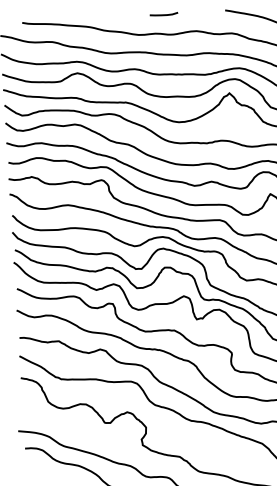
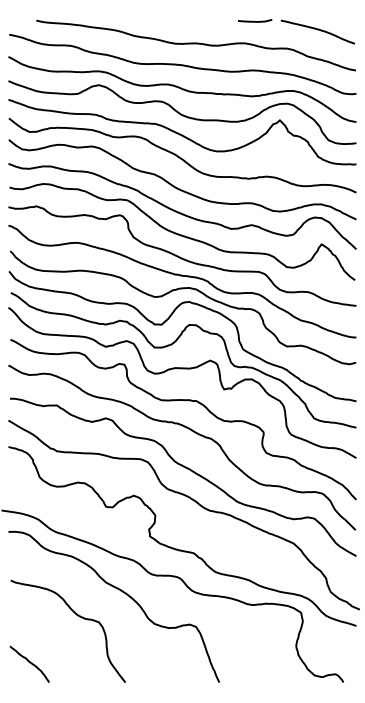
line: (163, 14) -> (254, 20), moved

